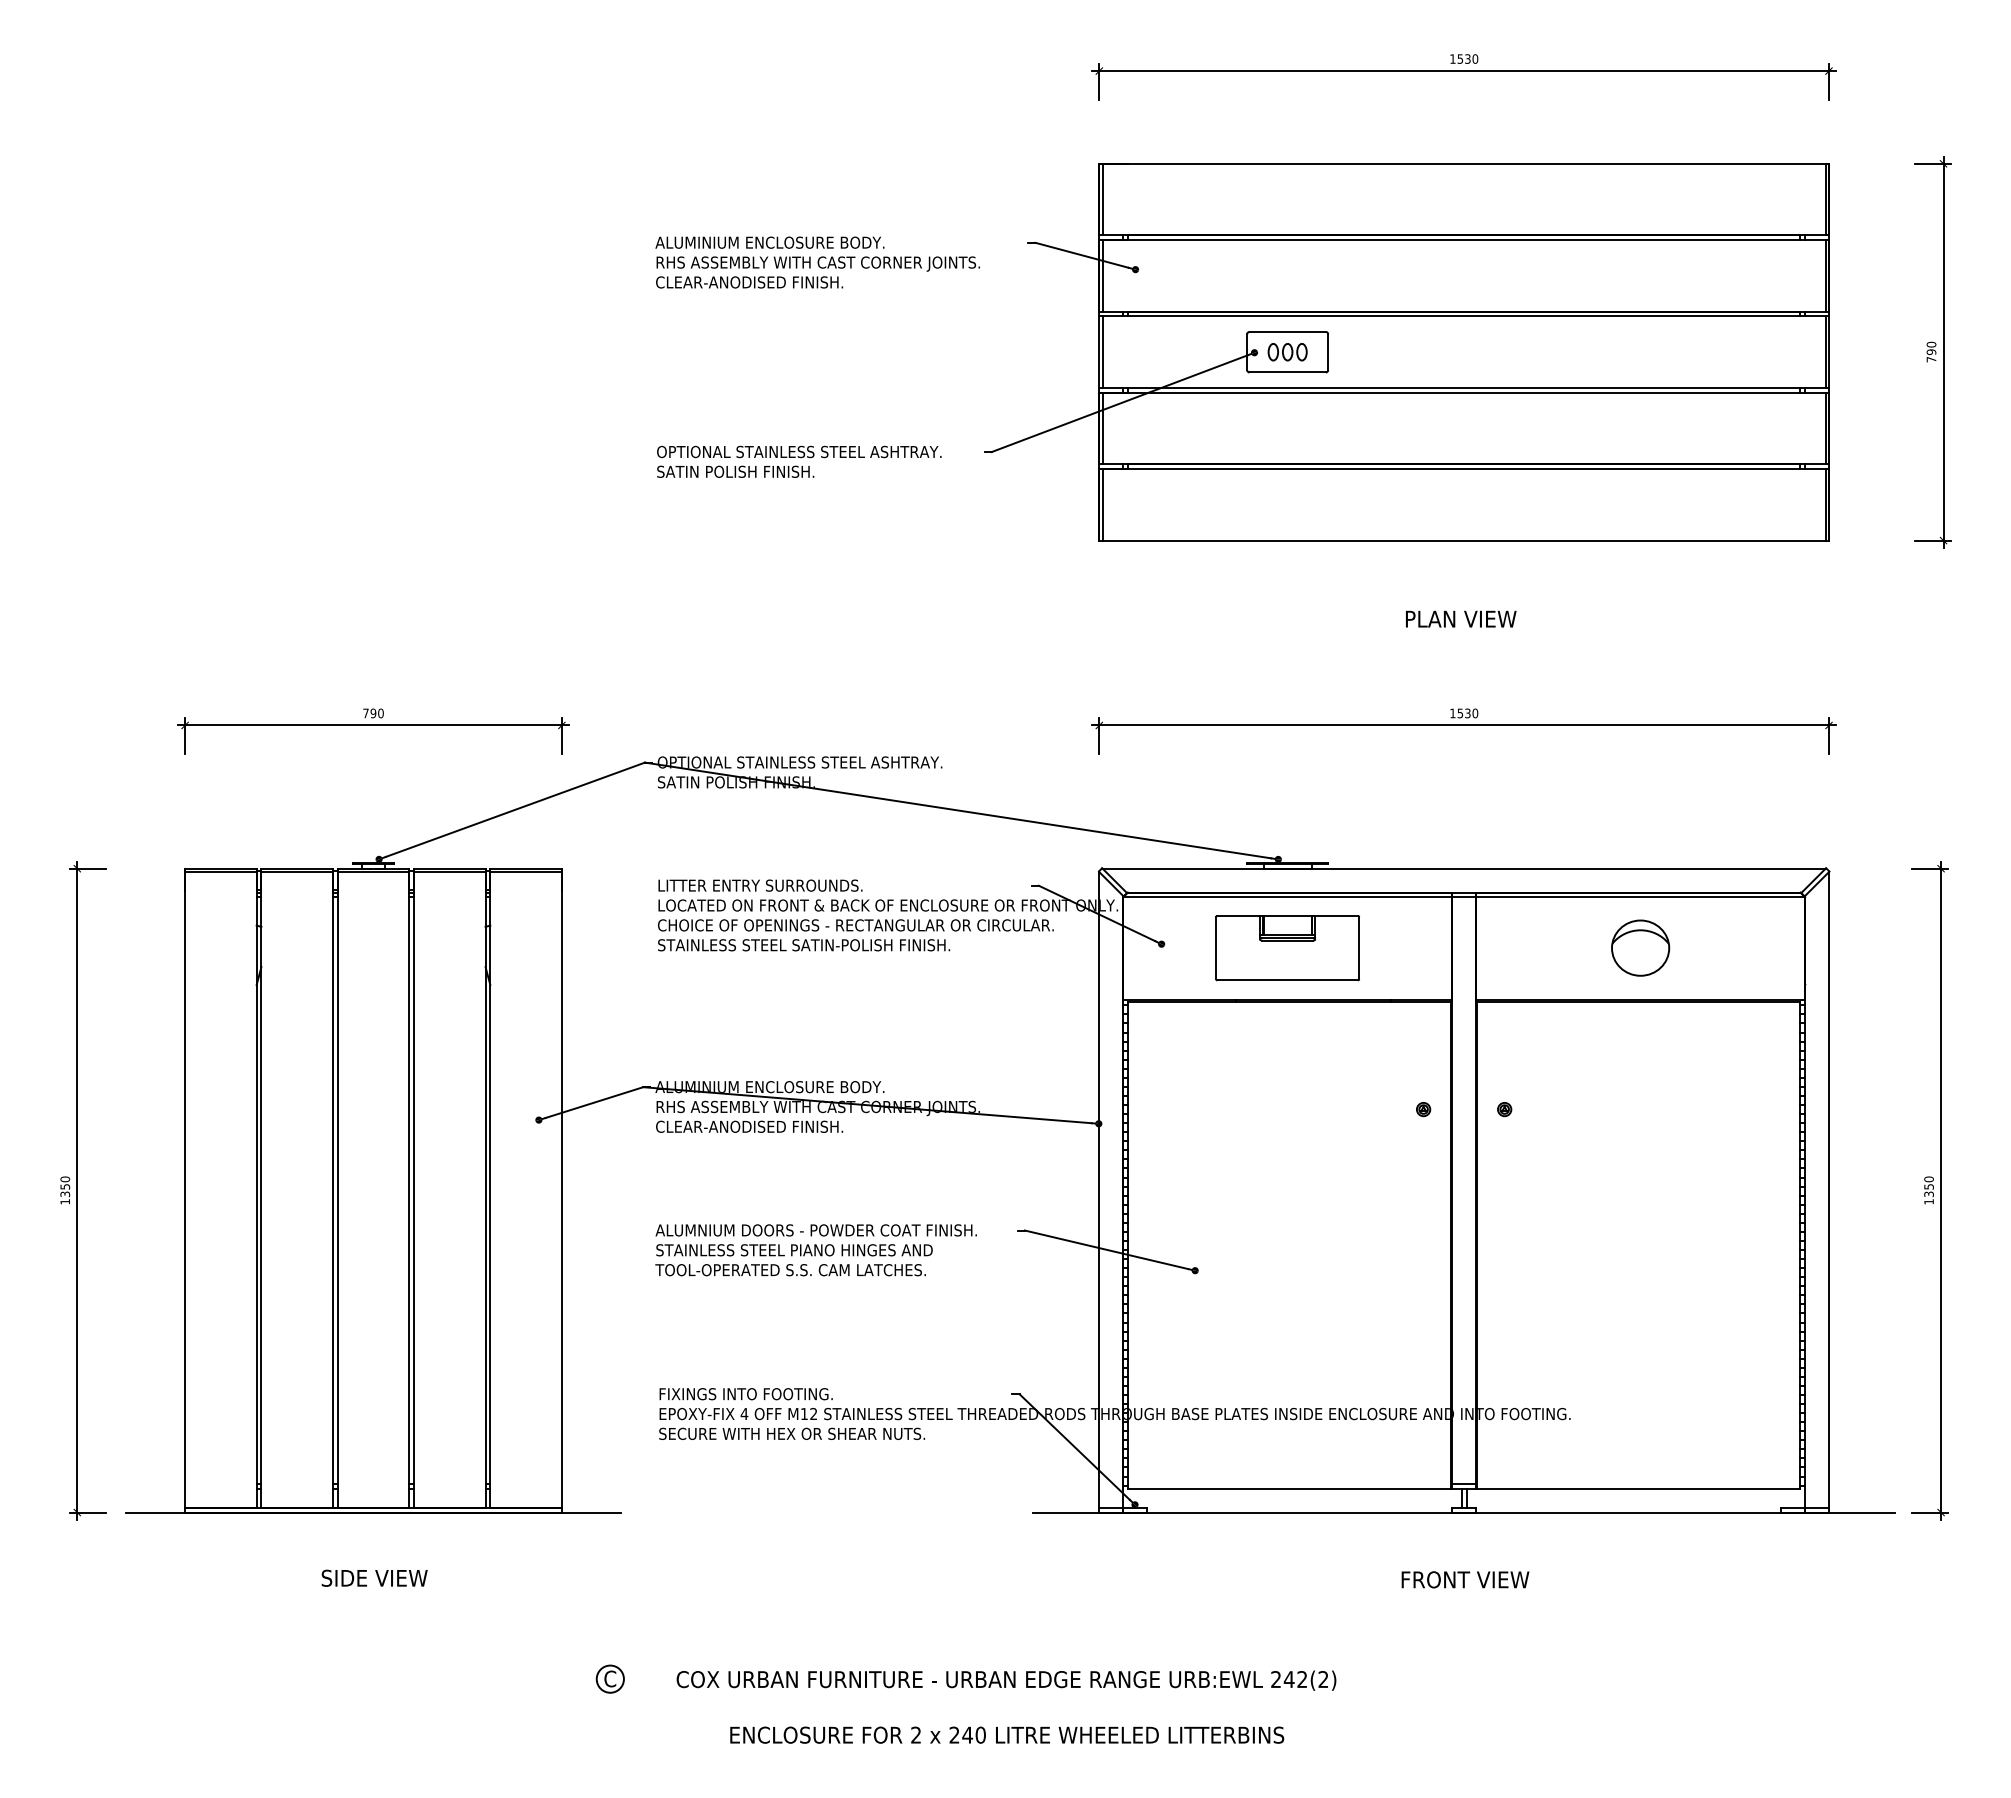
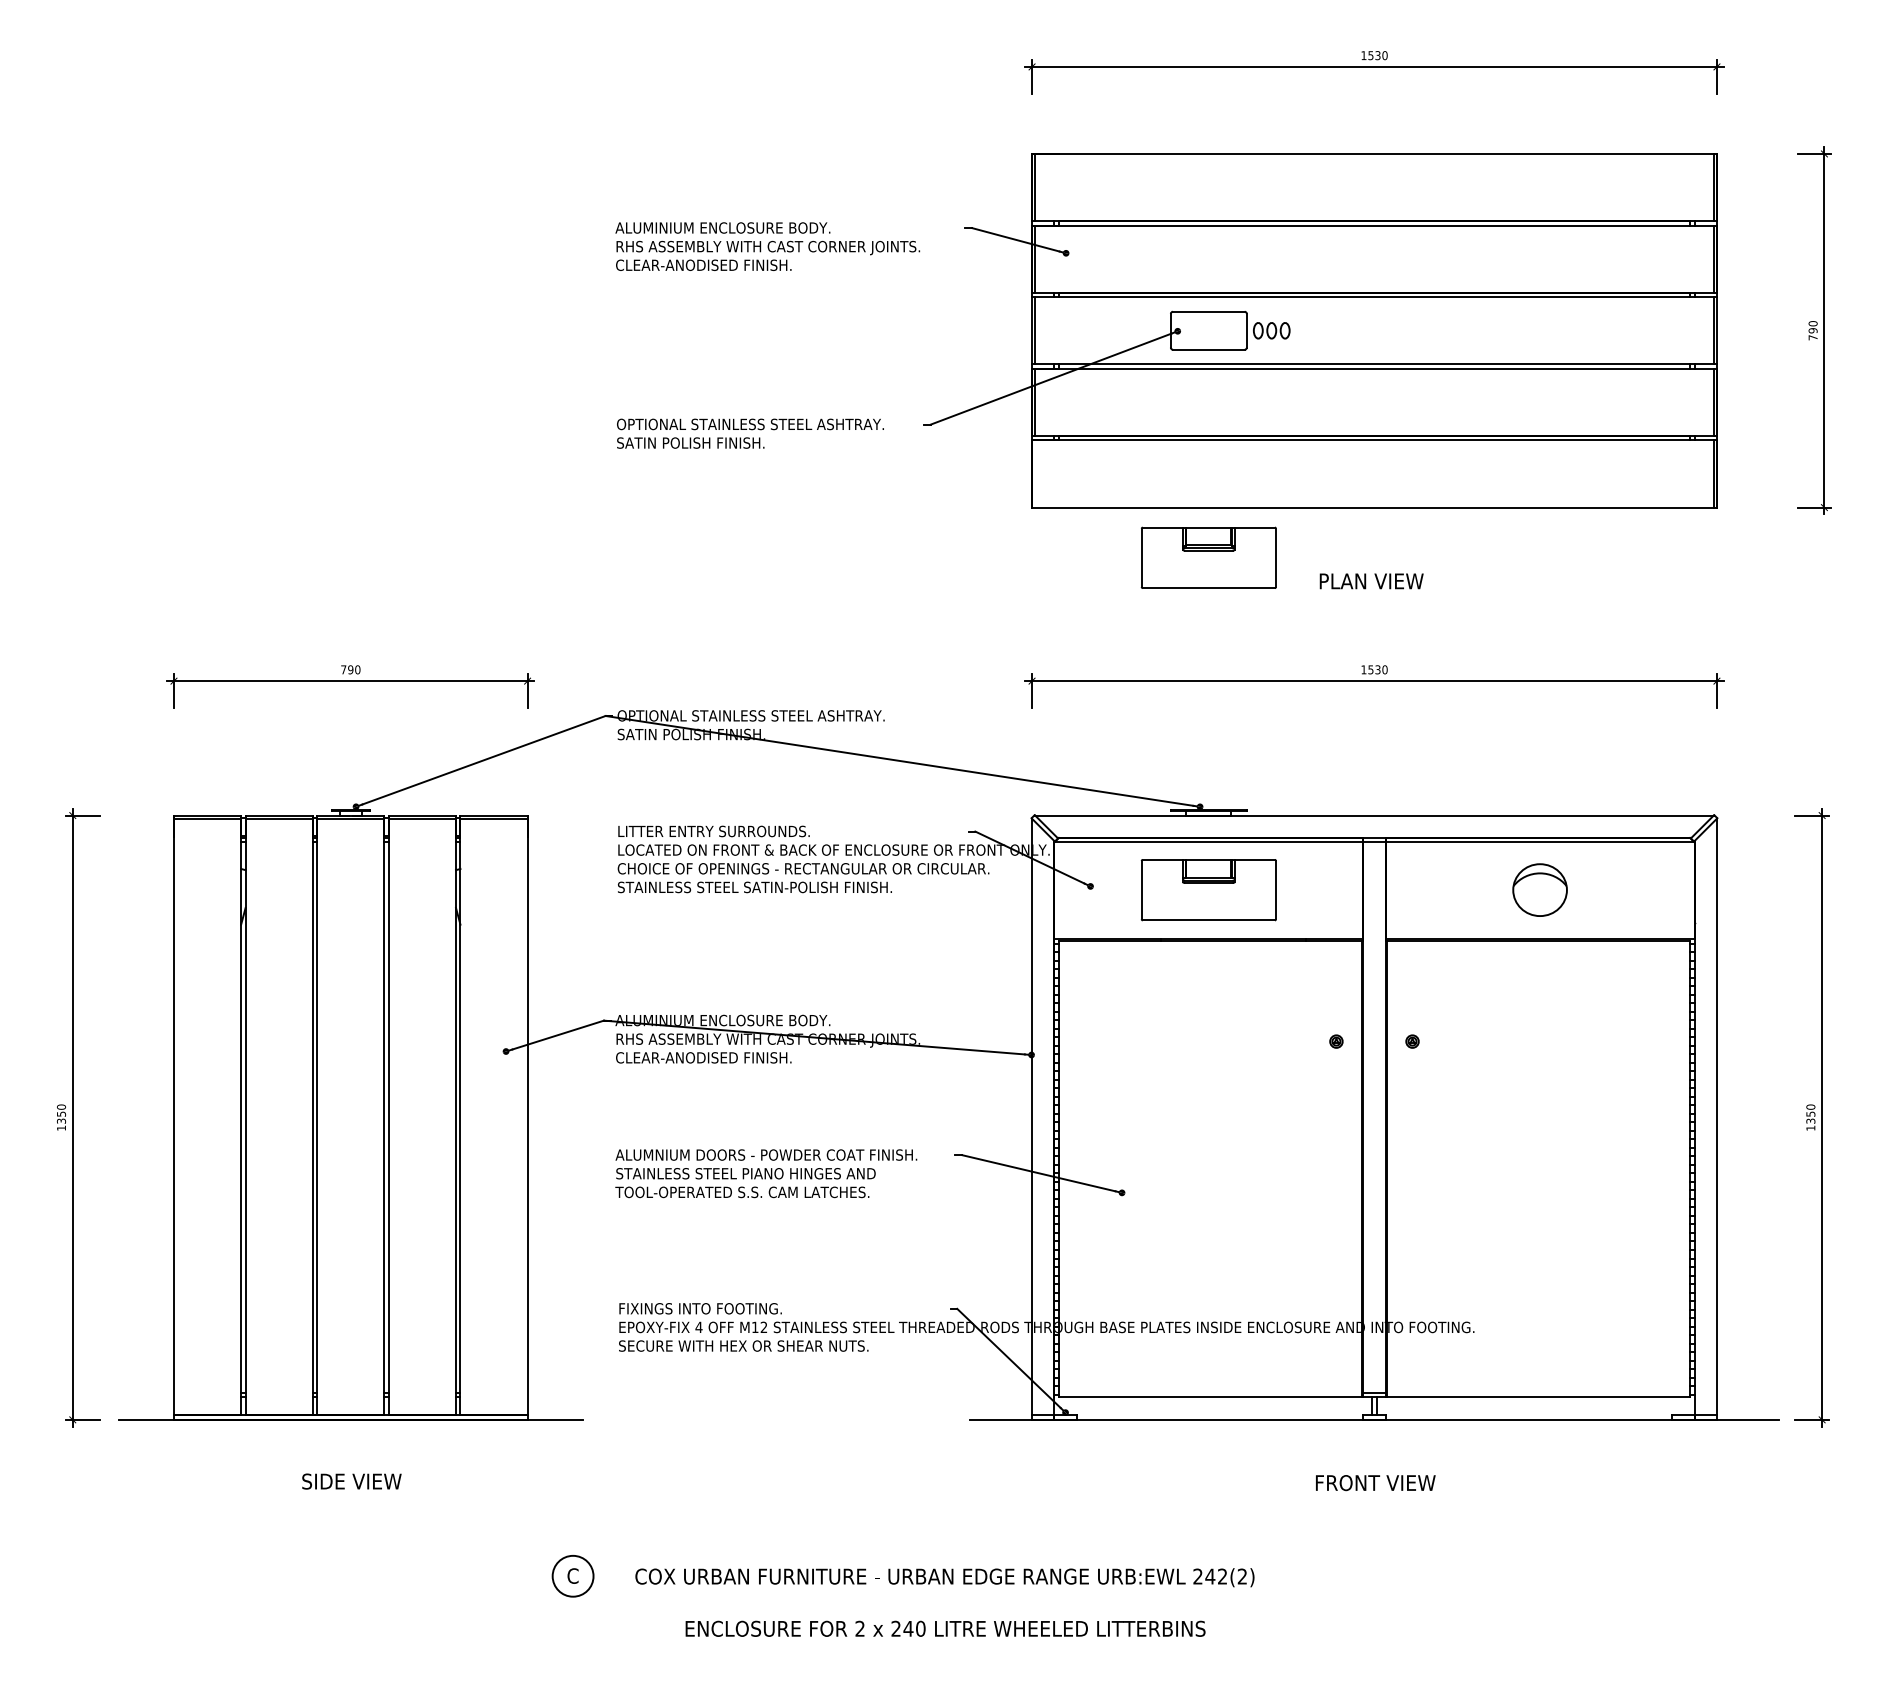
part: (1287, 352) -> (1271, 331), moved
line: (1102, 504) -> (1035, 473), removed
part: (1287, 594) -> (1208, 558), added
circle: (609, 1678) -> (572, 1575), size x1.6

